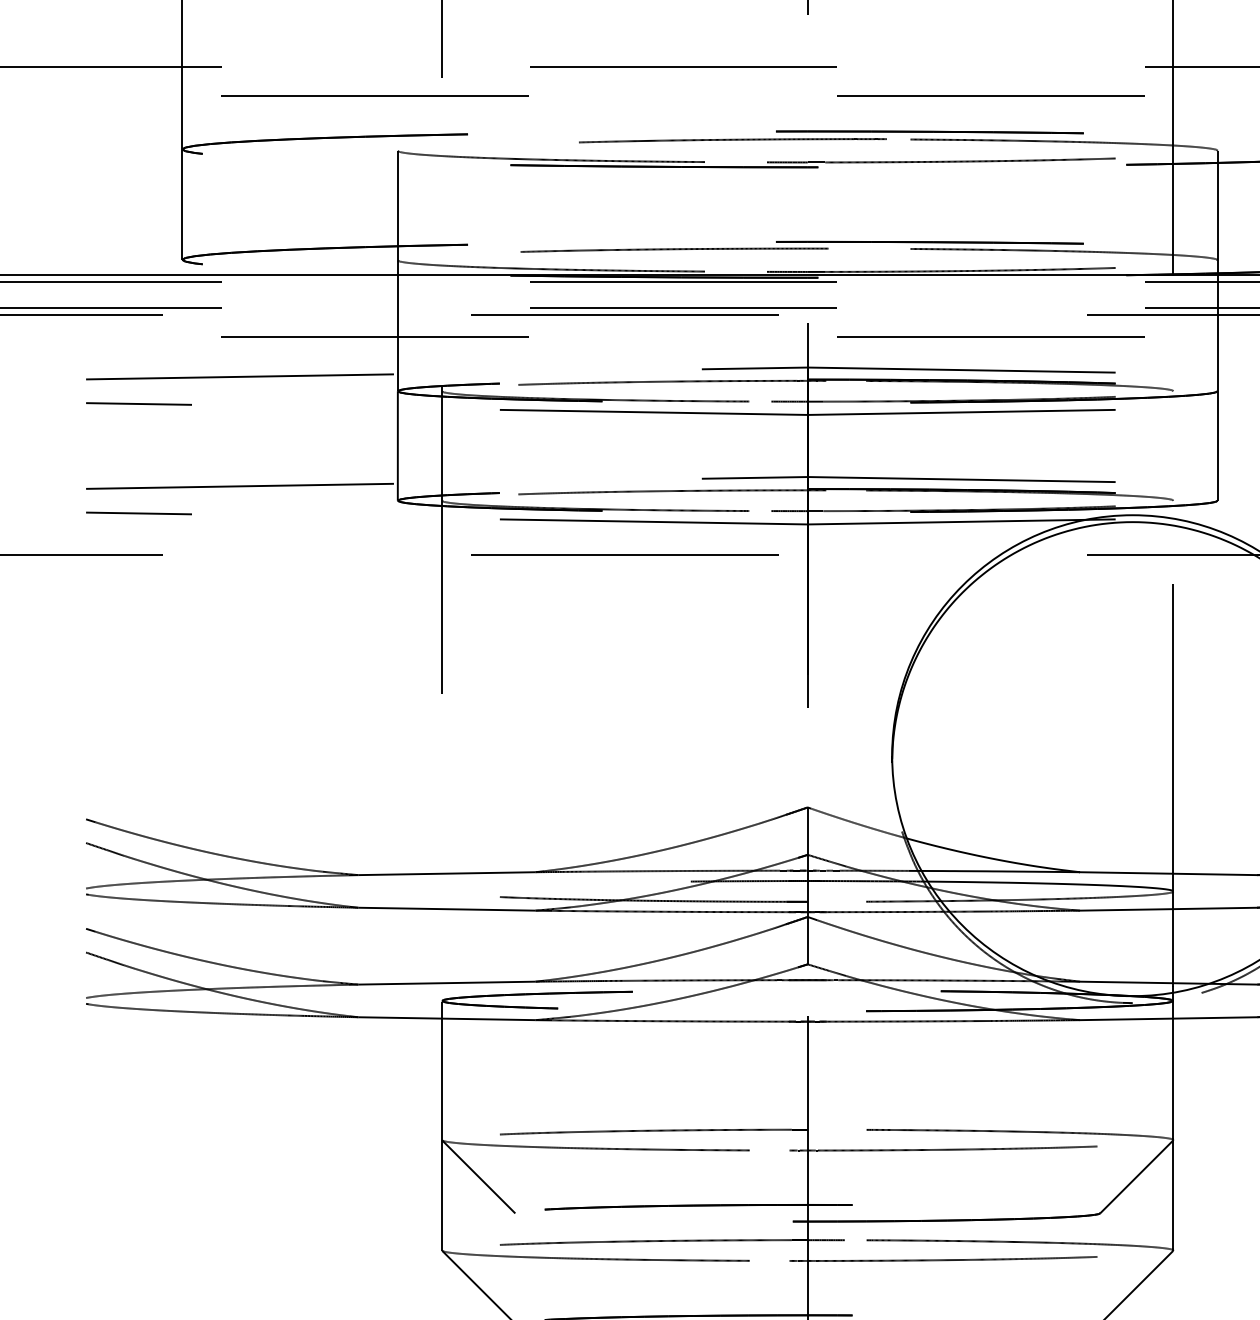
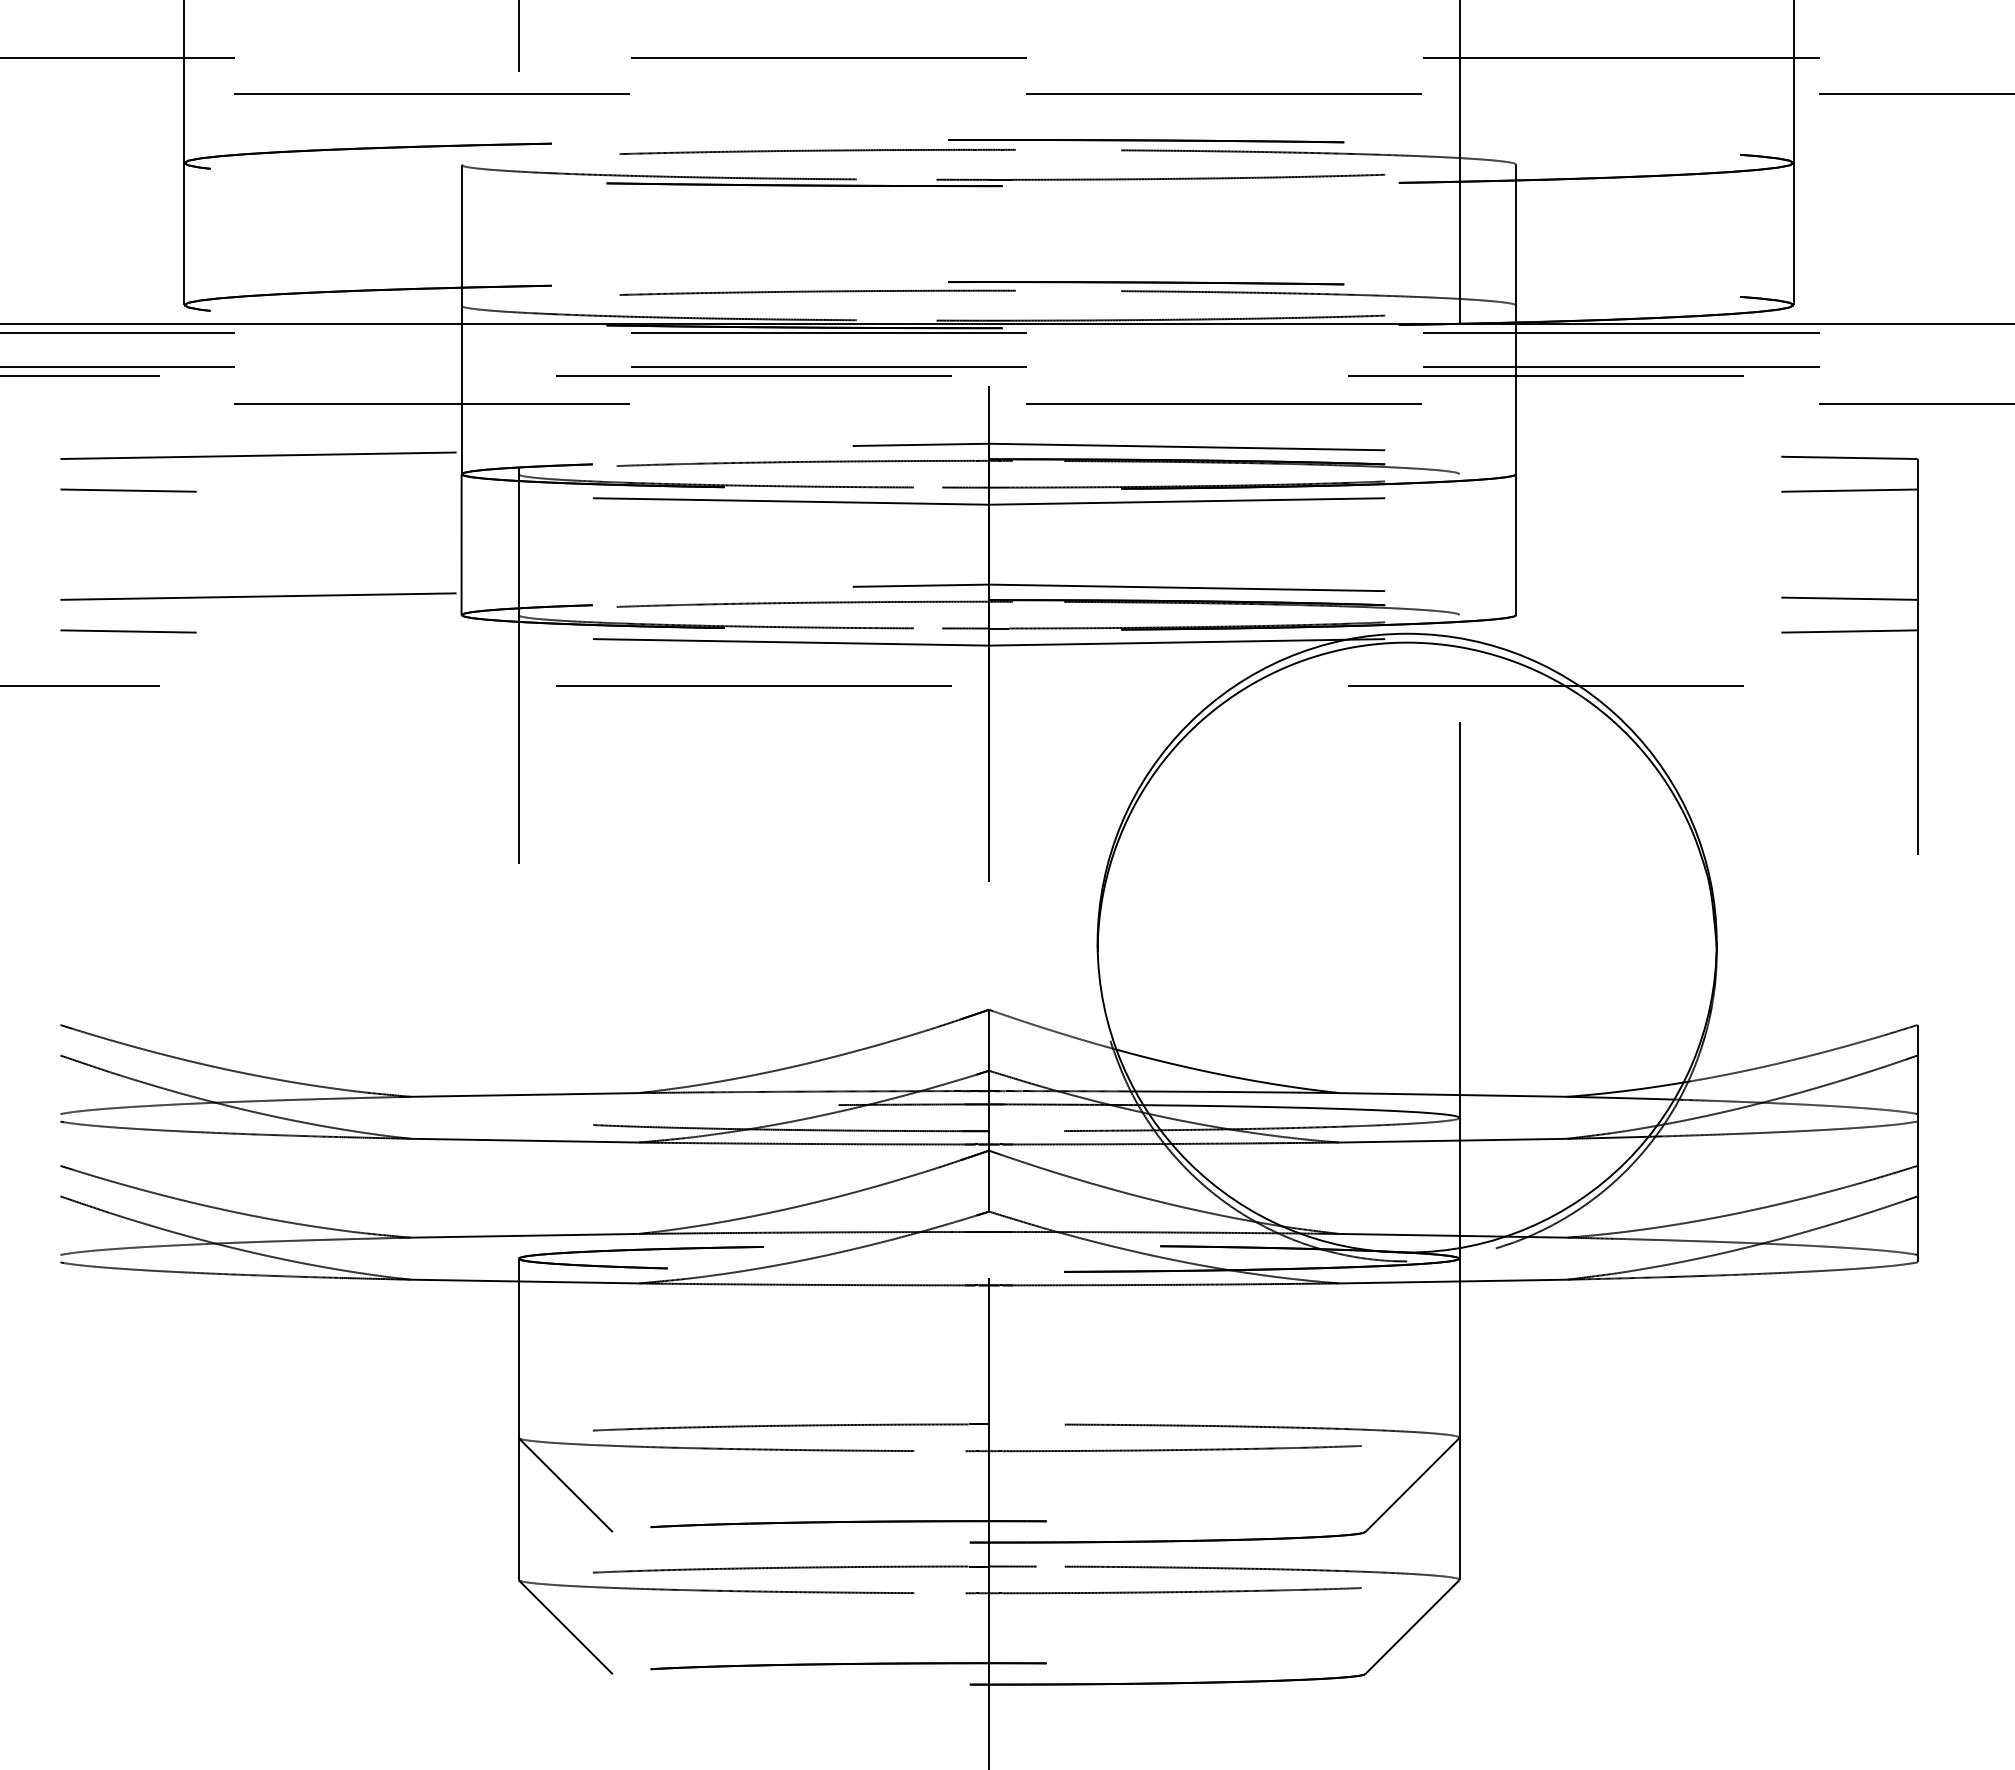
curve: (732, 140) -> (817, 151), moved

